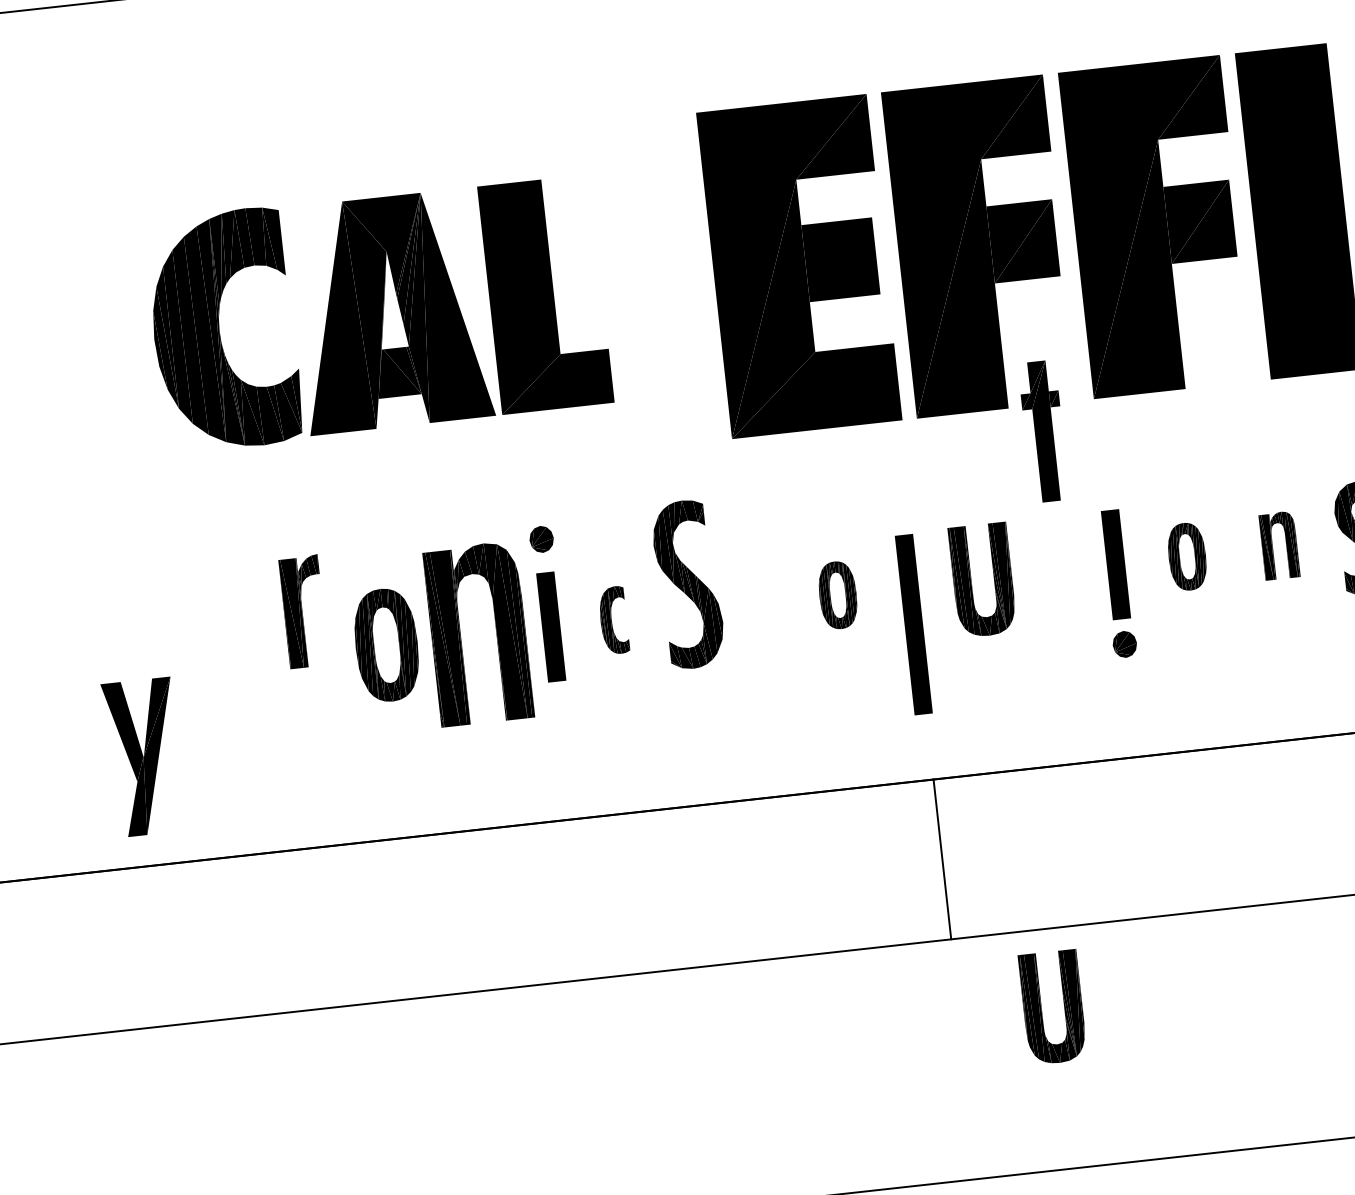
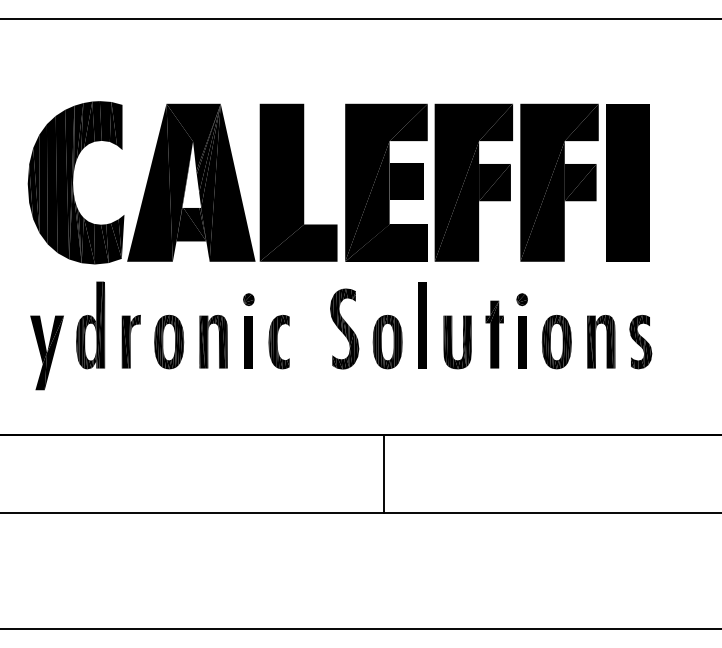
part: (377, 312) -> (182, 182), size x1.43
part: (1043, 431) -> (494, 334), moved
part: (1279, 545) -> (601, 341), size x1.67
part: (1186, 555) -> (556, 341), size x1.67
part: (687, 583) -> (344, 328), moved
part: (837, 594) -> (387, 341), size x1.67
part: (302, 611) -> (130, 341), moved
part: (612, 621) -> (278, 342), size x1.67
part: (914, 625) -> (422, 325), moved
part: (220, 628) -> (90, 325), added
part: (478, 633) -> (213, 341), size x0.62
part: (1123, 644) -> (521, 299), moved
part: (142, 756) -> (46, 352), moved
line: (942, 858) -> (383, 473), moved
part: (1052, 1007) -> (468, 550), removed

